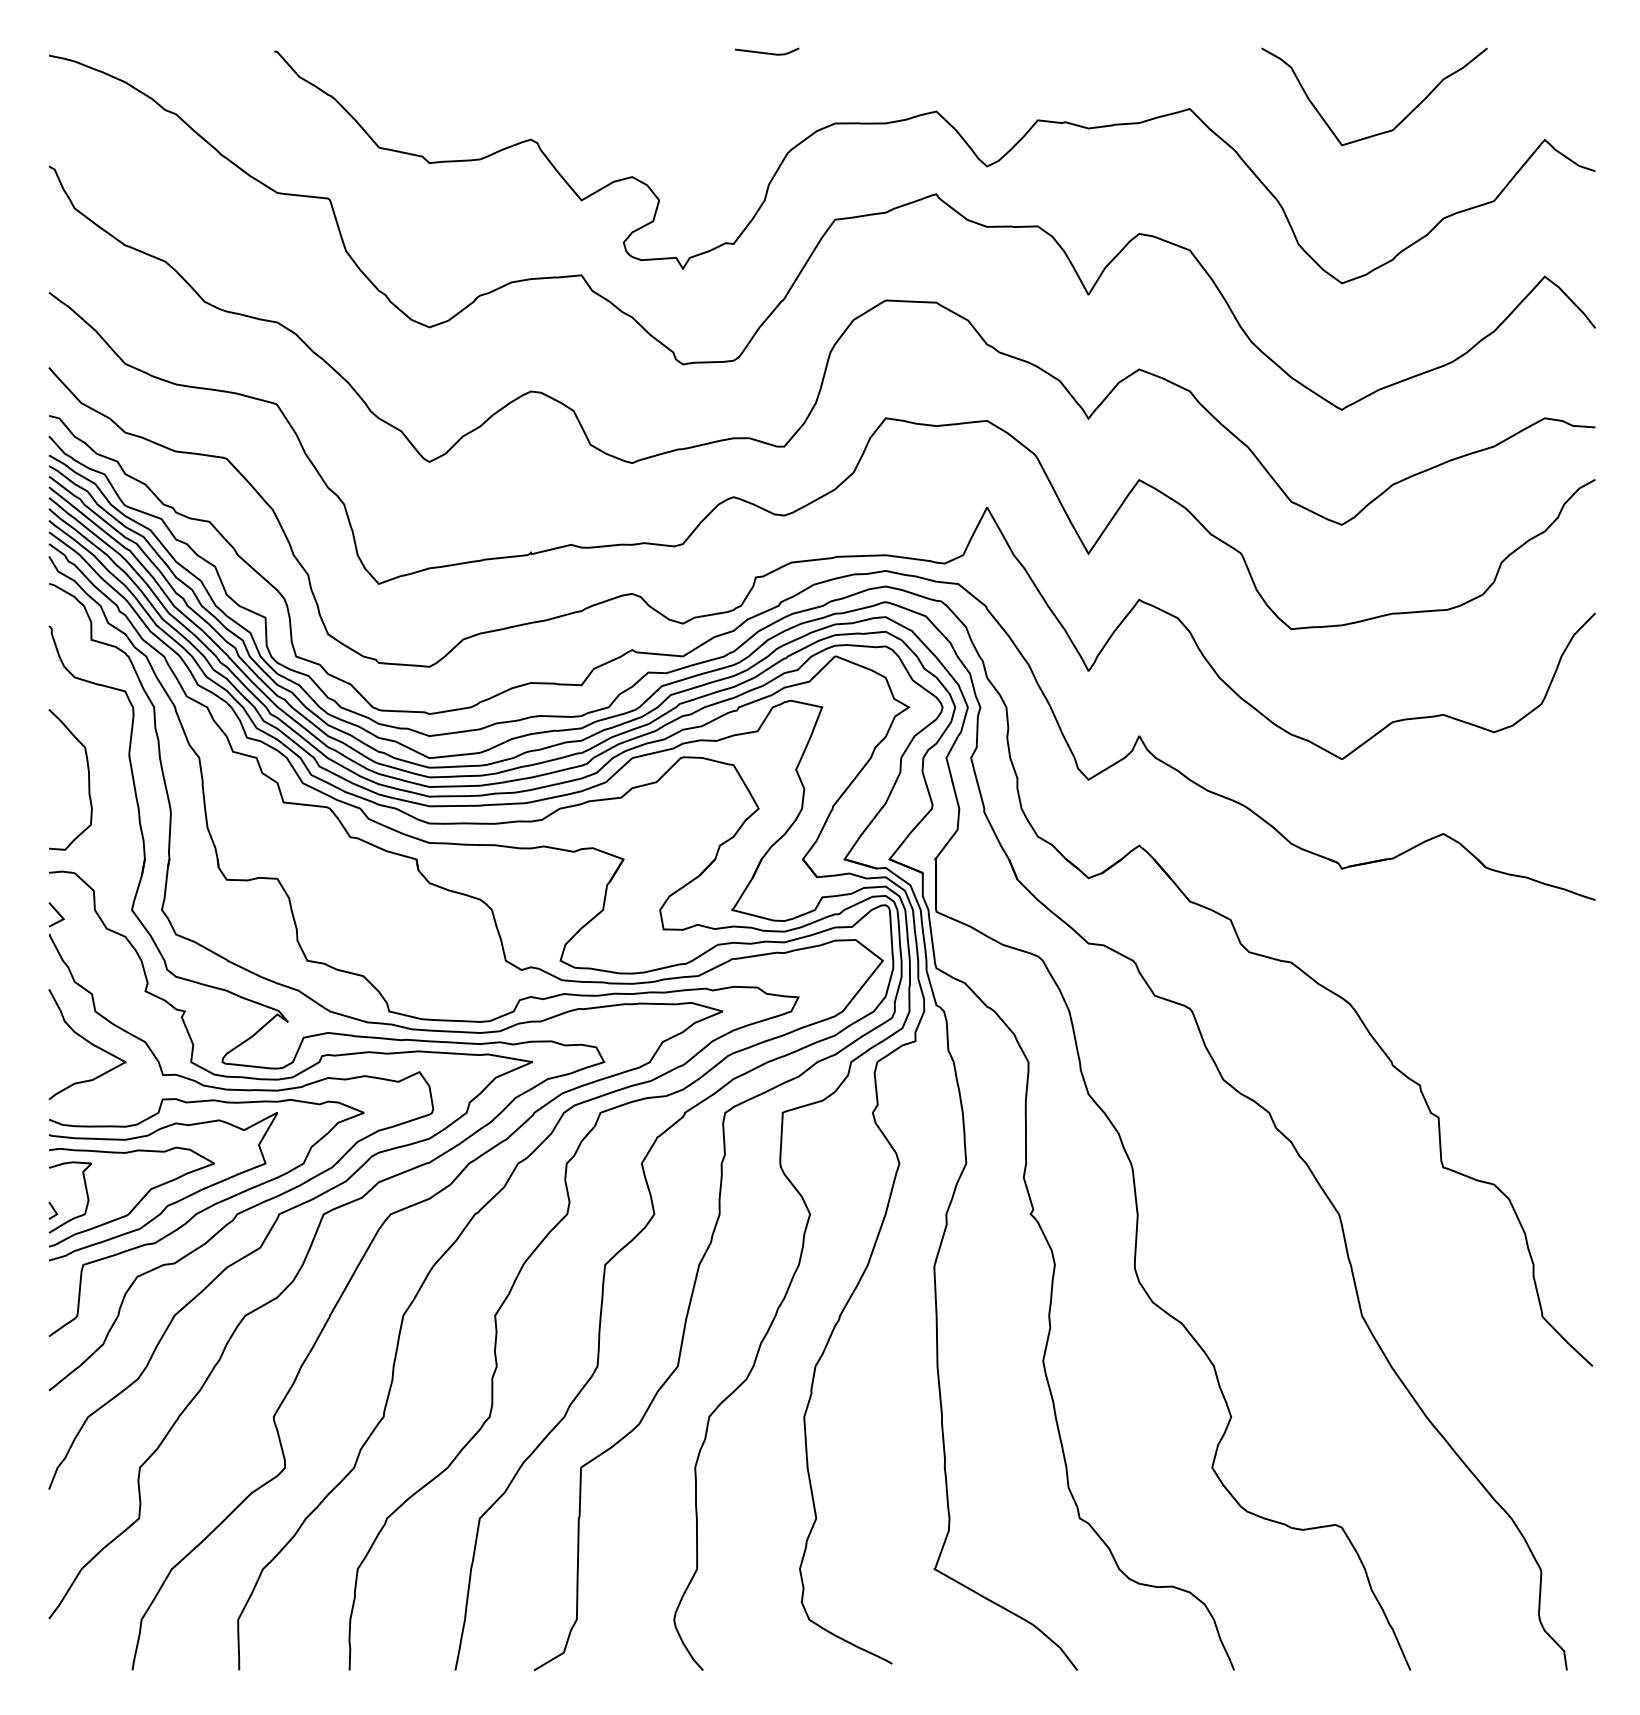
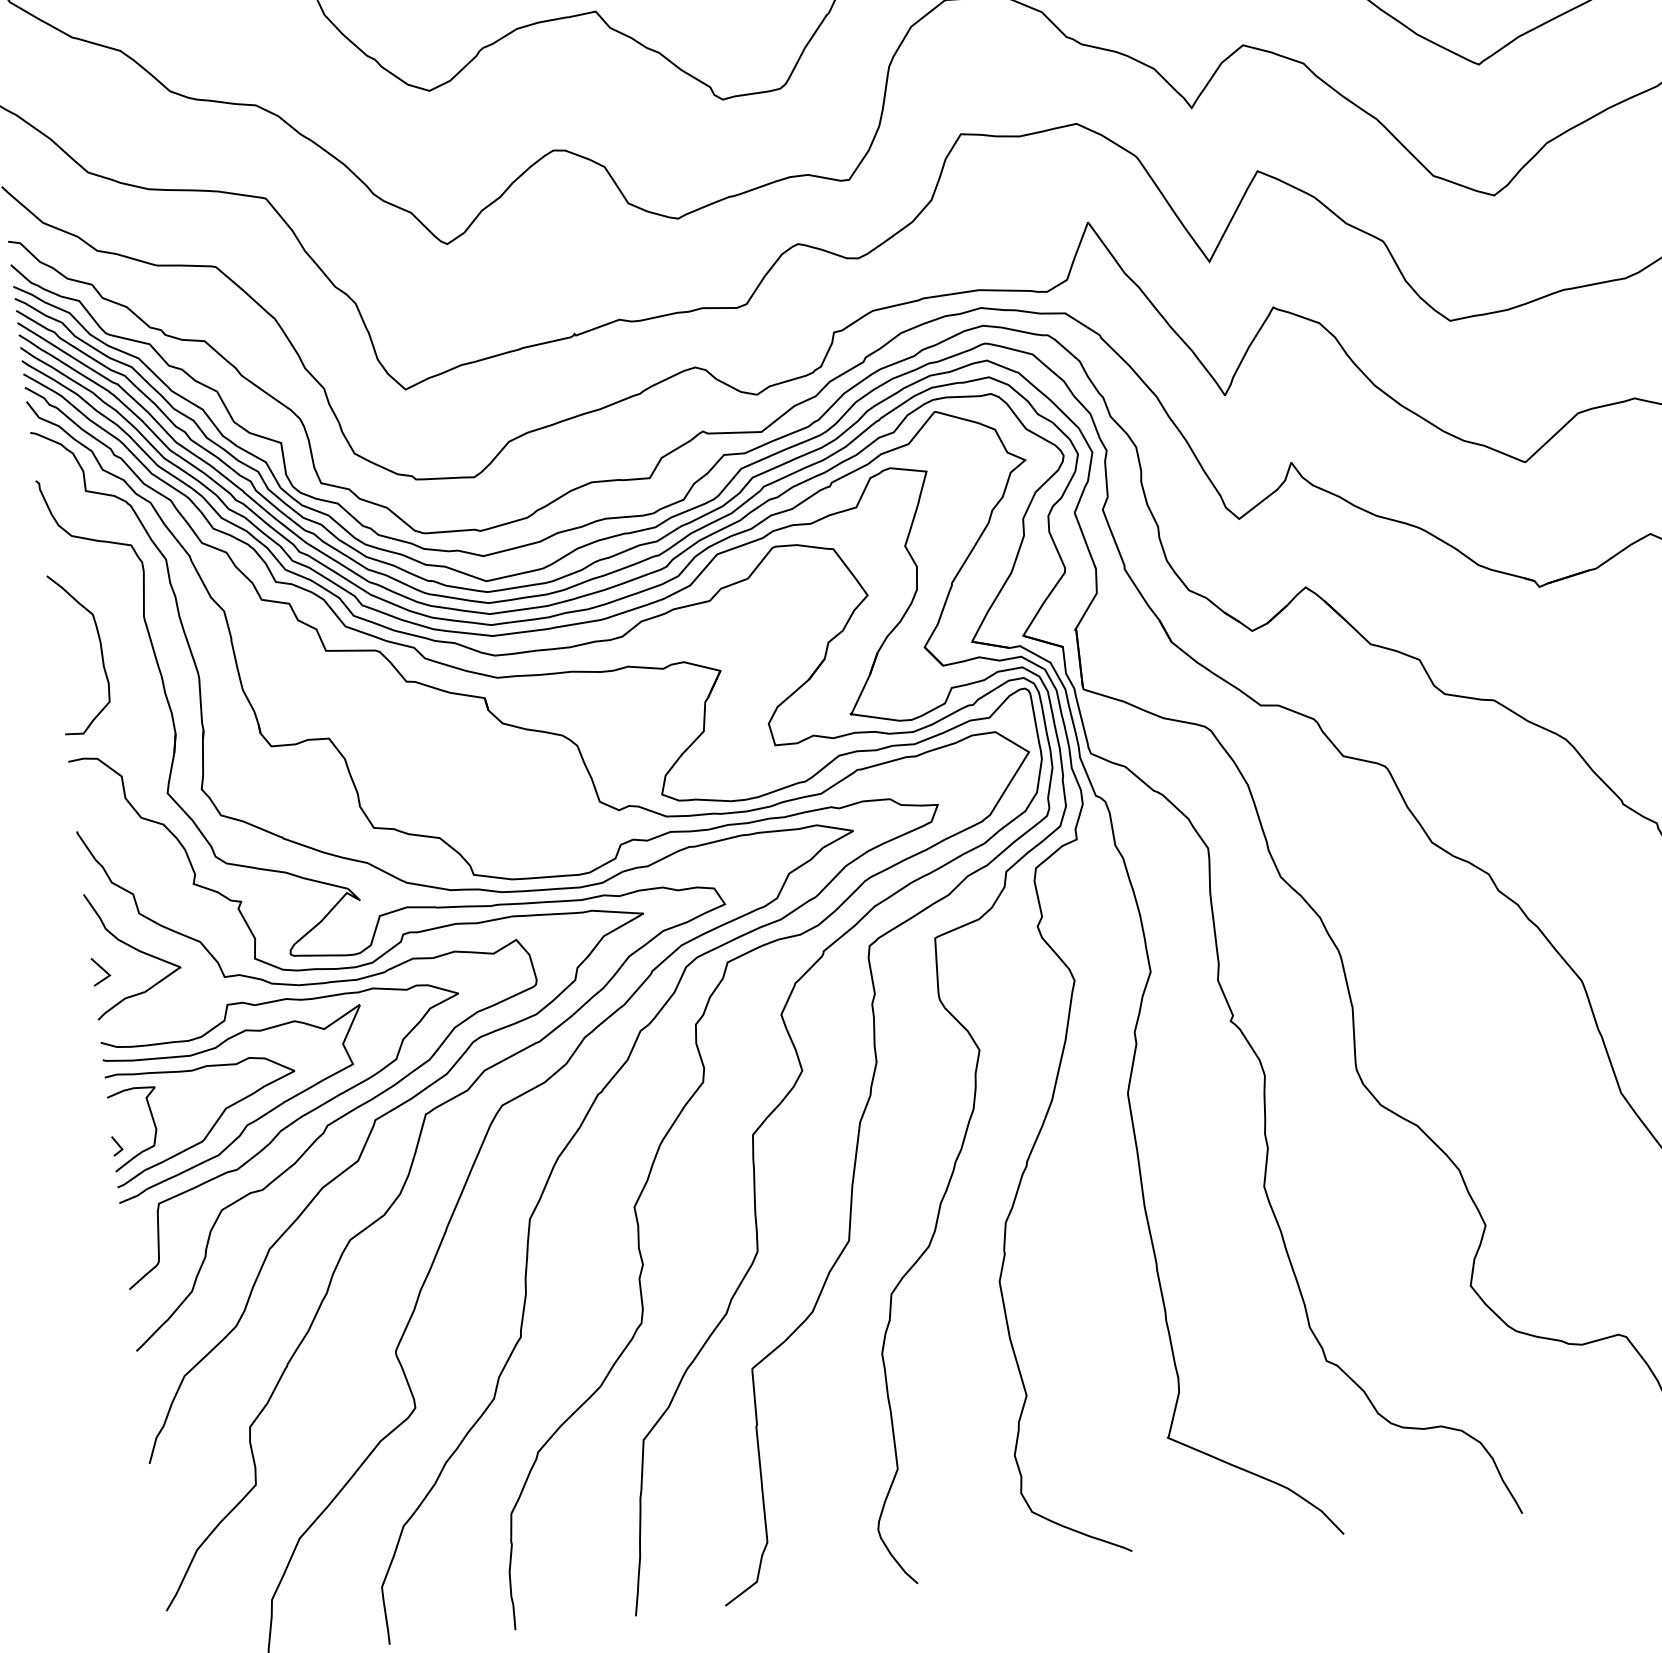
line: (57, 913) -> (102, 969), moved

